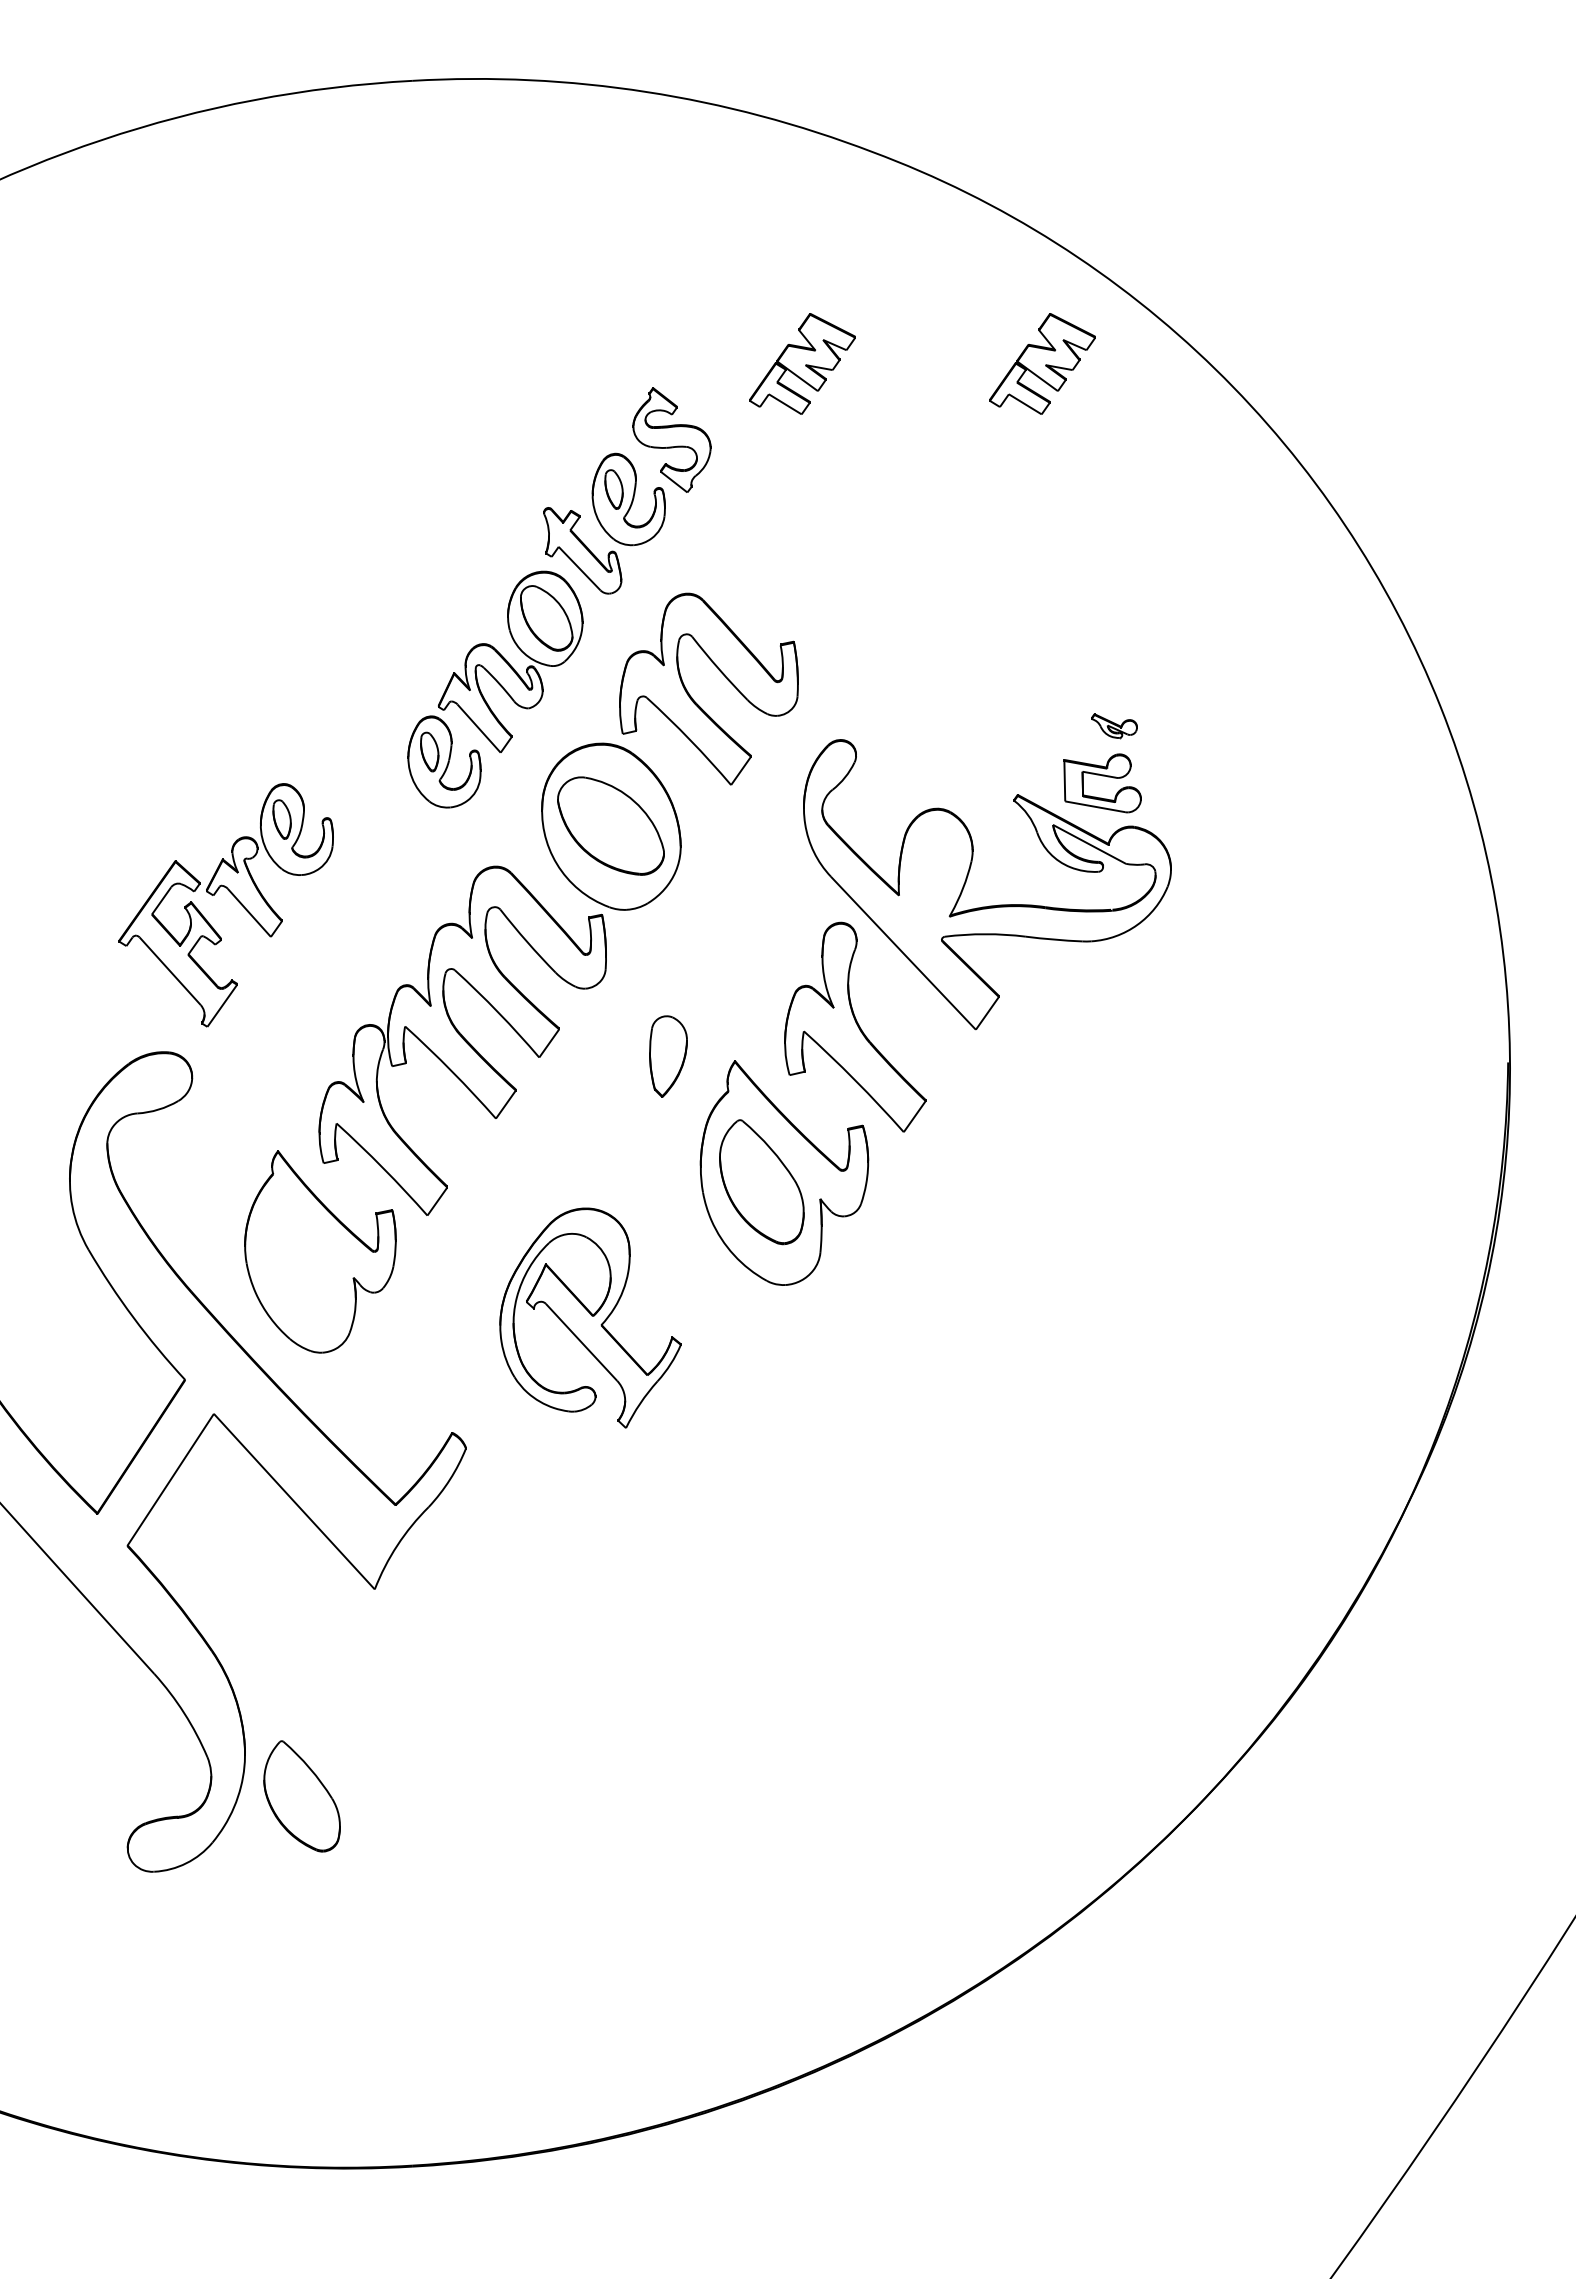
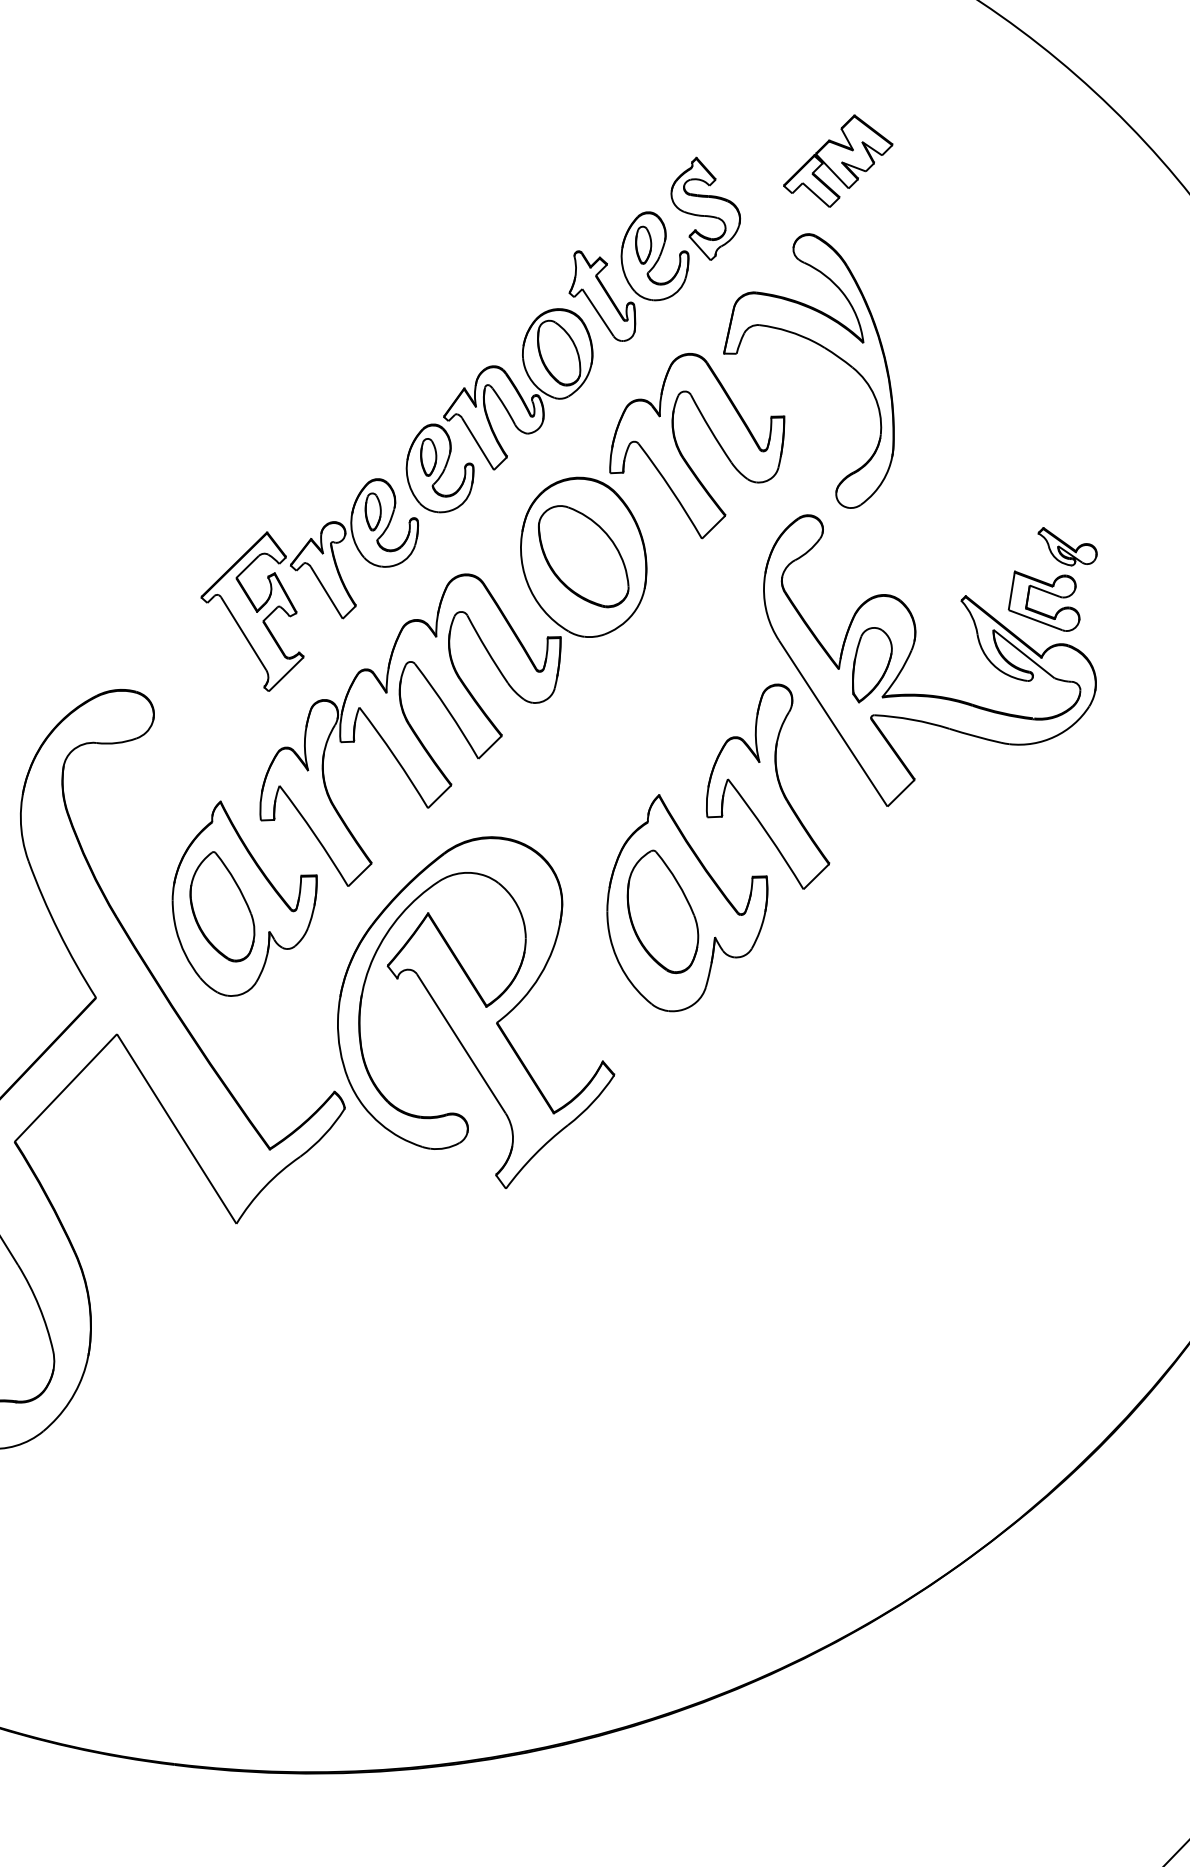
part: (1042, 363) -> (1061, 200), removed
part: (825, 564) -> (826, 350), added
part: (1114, 726) -> (1066, 549), size x1.43
part: (233, 896) -> (314, 575), moved
part: (668, 1056) -> (871, 665), moved
part: (590, 1317) -> (482, 1008), size x1.67
part: (301, 1796) -> (223, 906), moved

